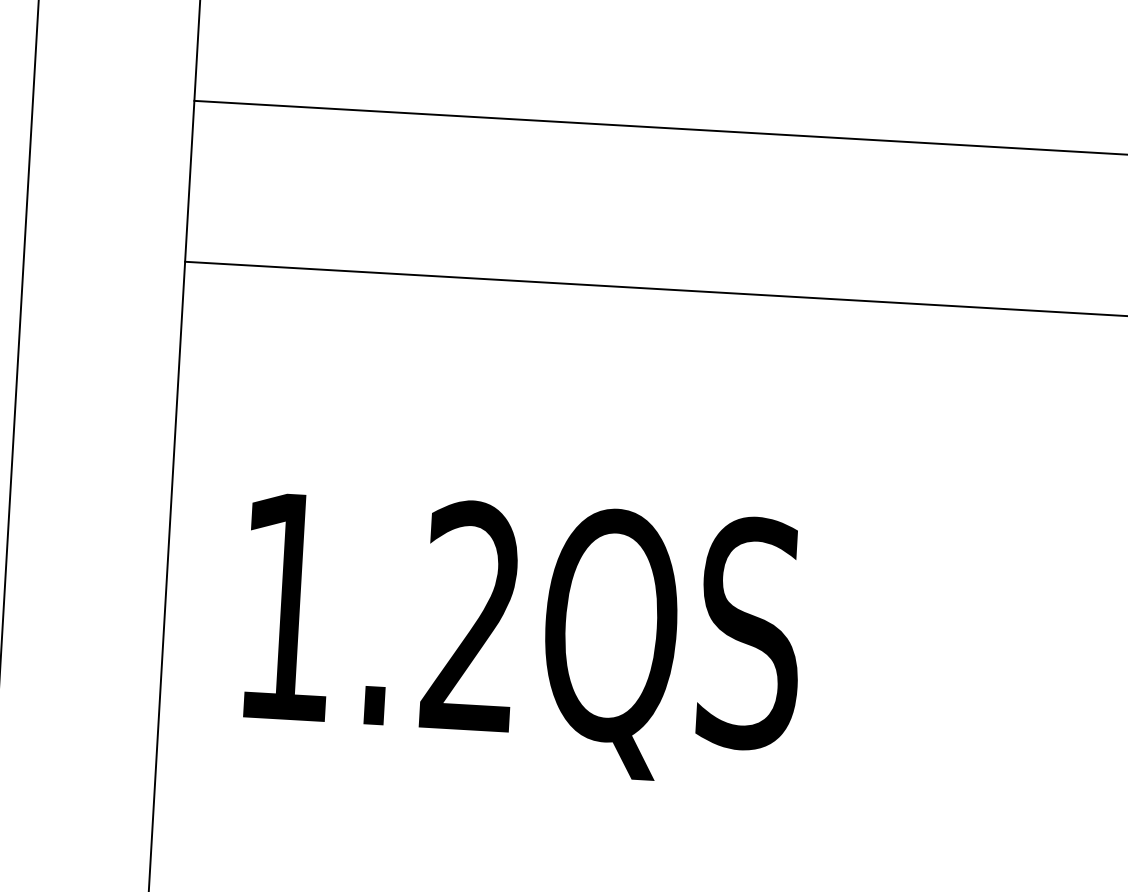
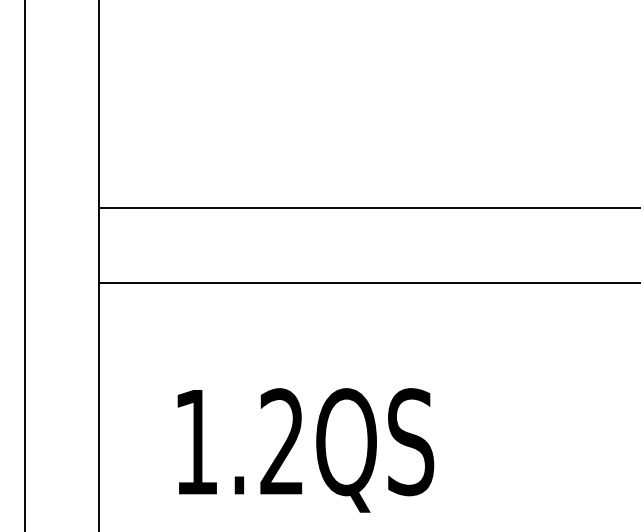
text: (521, 638) -> (305, 450), moved

